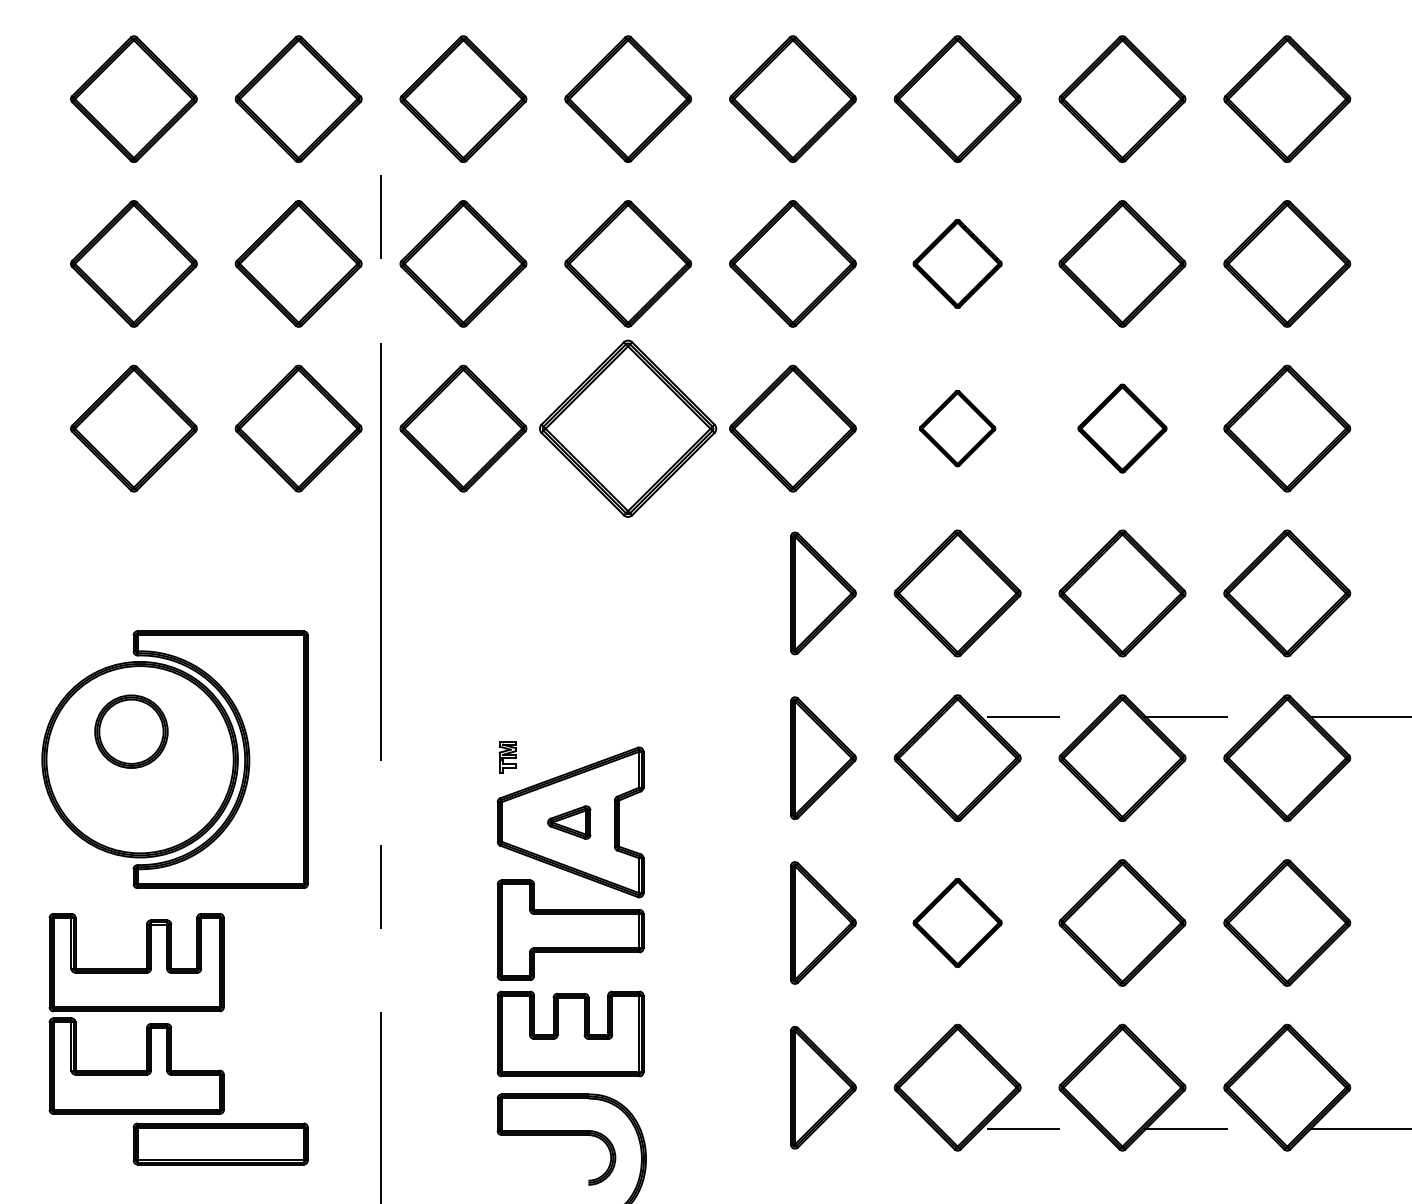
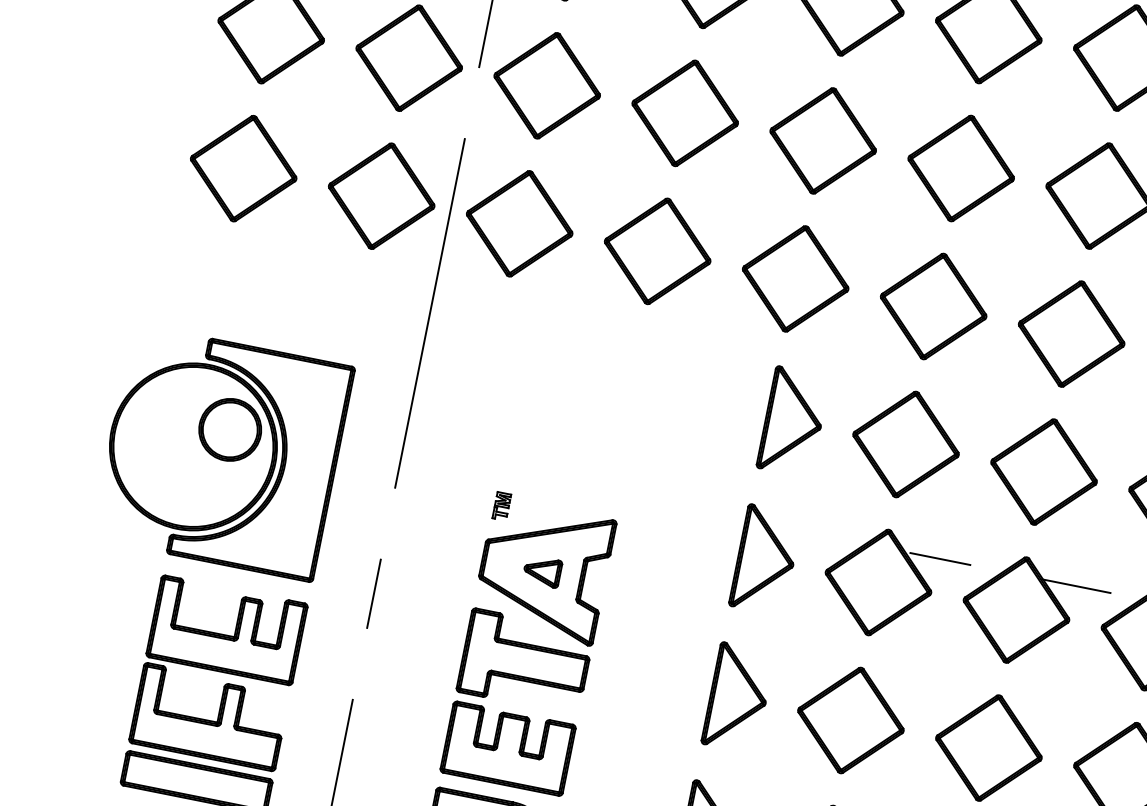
part: (957, 263) -> (961, 168), size x1.43
part: (628, 428) -> (657, 251), size x0.71
part: (957, 428) -> (933, 306), size x1.67
part: (1122, 428) -> (1071, 333), size x1.43
part: (131, 731) -> (230, 429), moved
part: (957, 922) -> (850, 720), size x1.43
part: (136, 1013) -> (218, 672), moved

